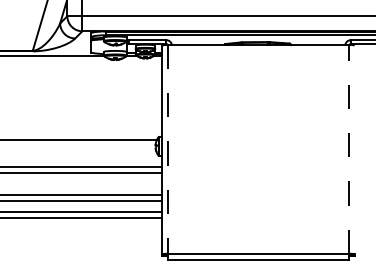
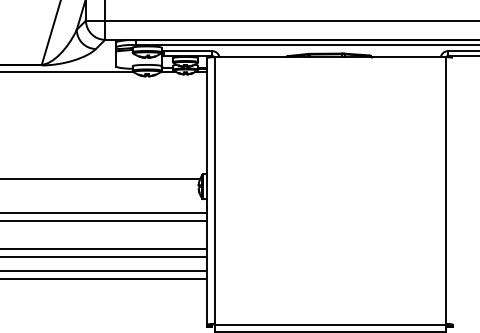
line: (349, 148) -> (446, 189), dashed -> solid
line: (168, 149) -> (215, 190), dashed -> solid

